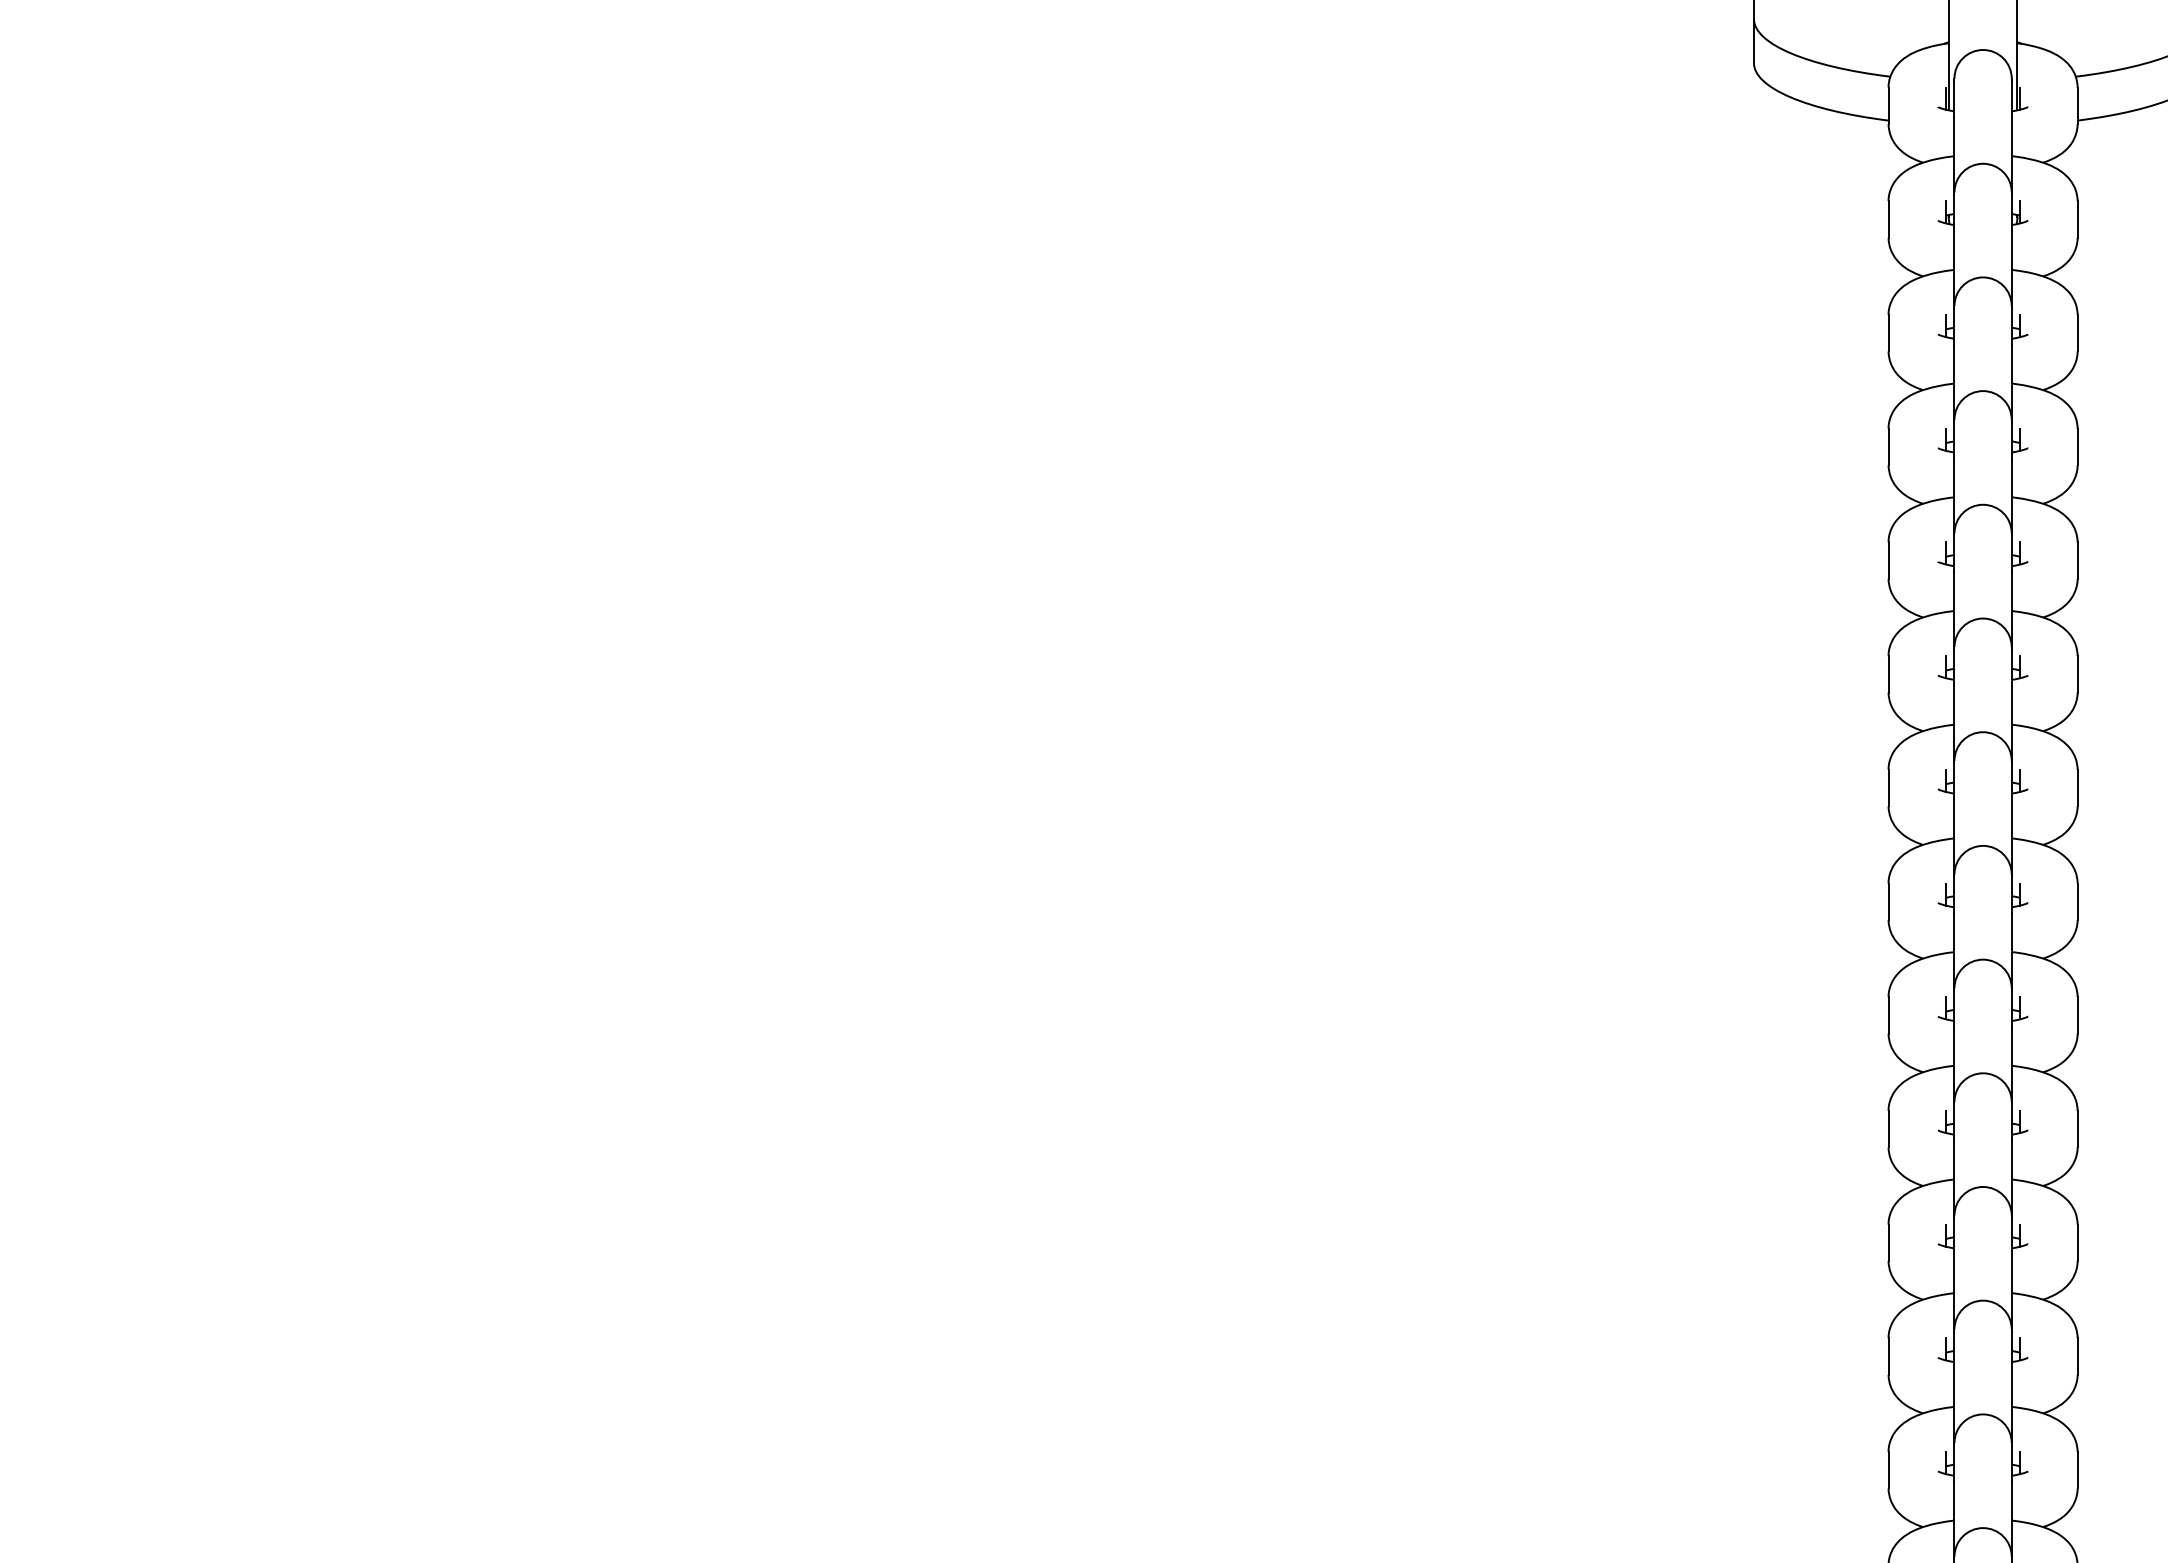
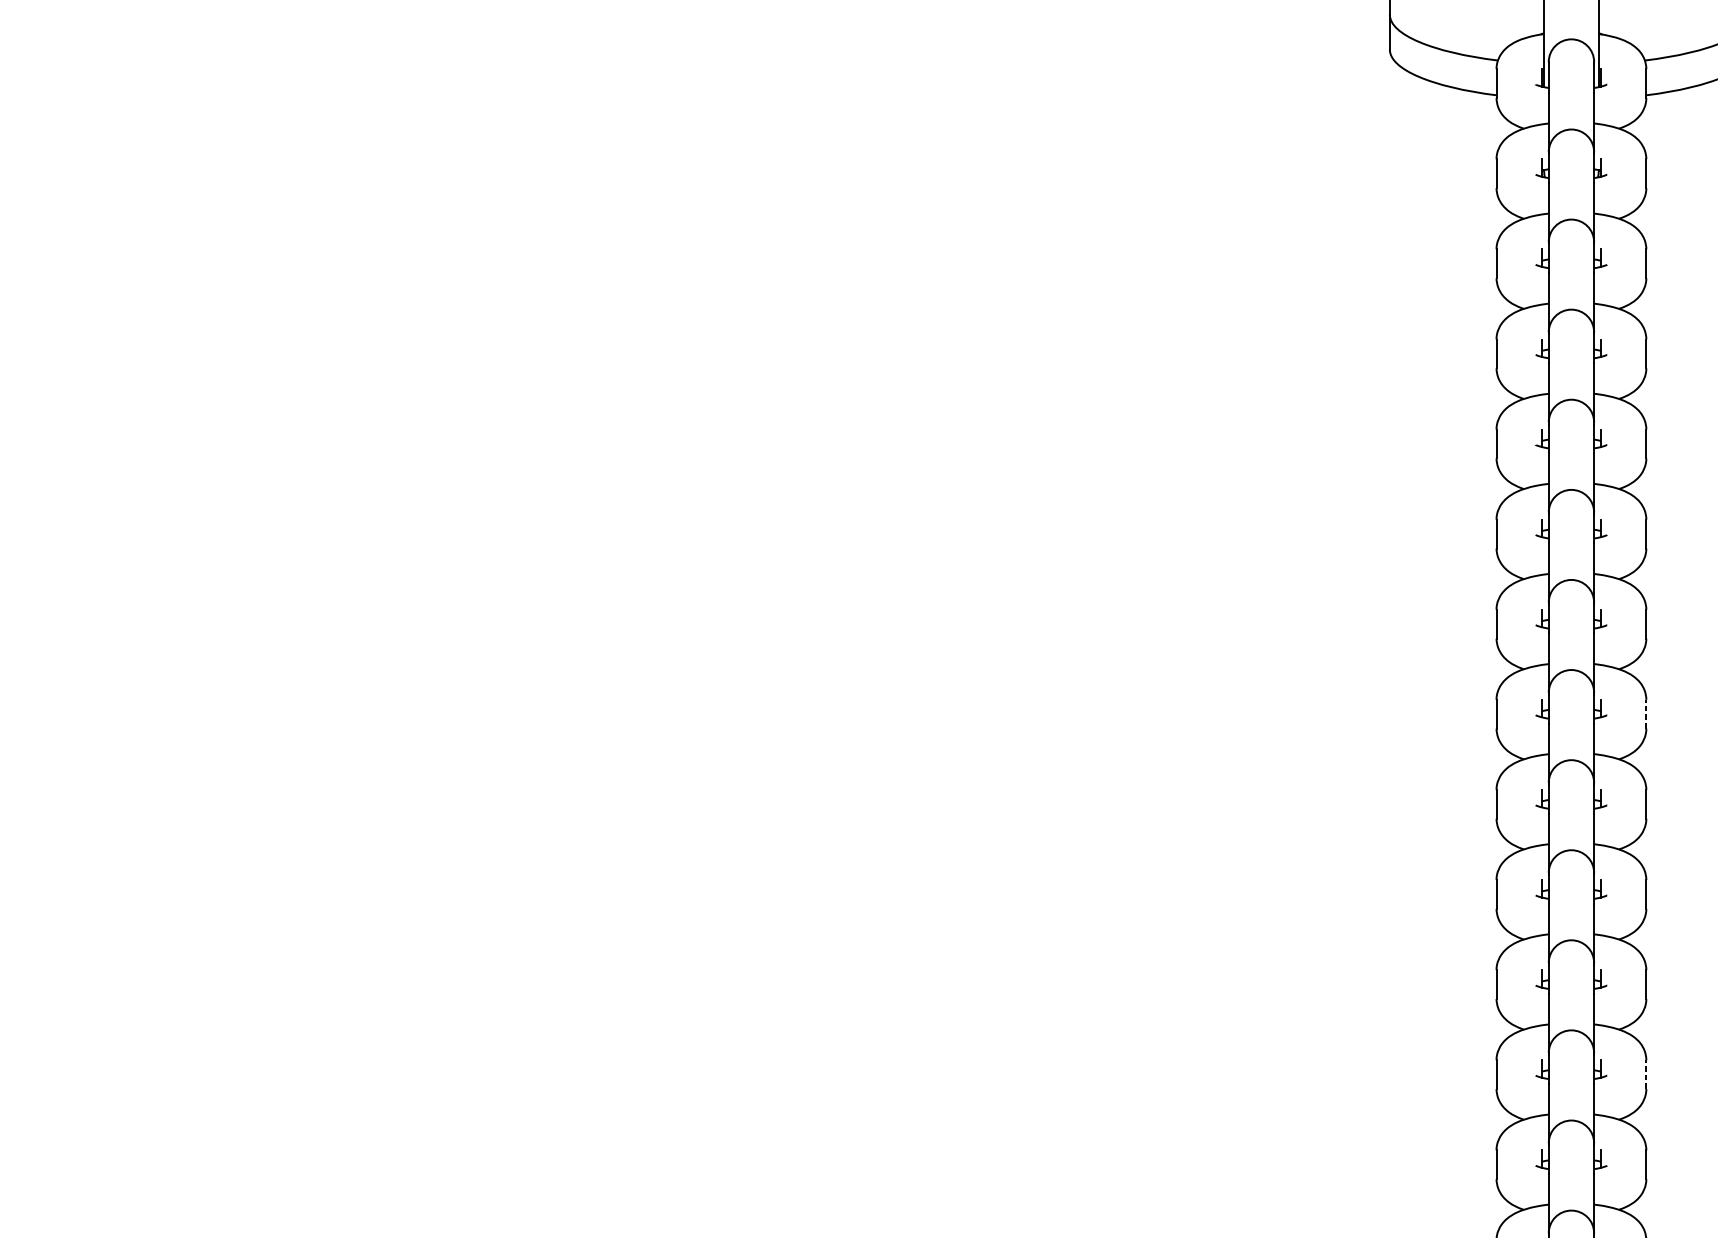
line: (2077, 901) -> (1646, 714), solid -> dashed
line: (2077, 1356) -> (1646, 1074), solid -> dashed

